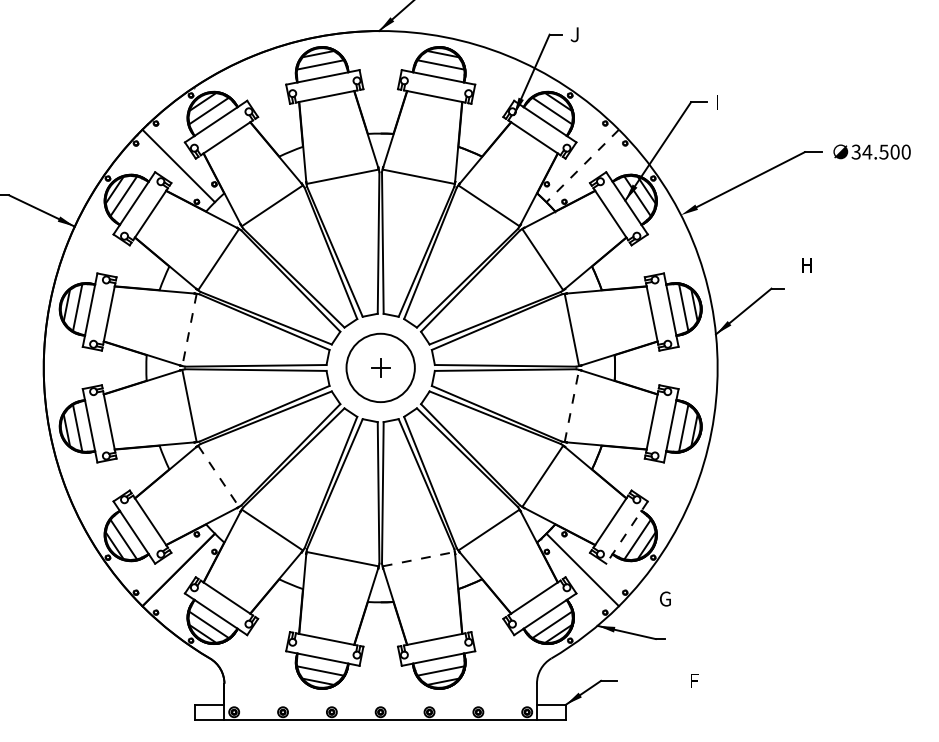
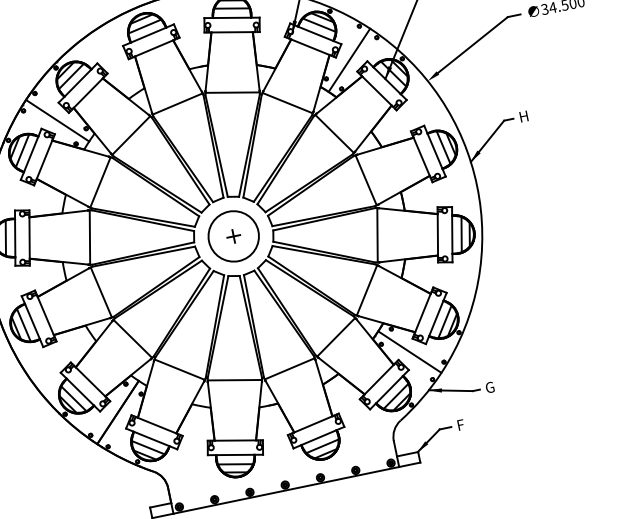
line: (582, 166) -> (349, 60), dashed -> solid
text: (806, 265) -> (523, 116), moved
line: (189, 329) -> (89, 237), dashed -> solid
line: (571, 406) -> (377, 235), dashed -> solid
line: (218, 476) -> (132, 339), dashed -> solid
line: (626, 532) -> (435, 318), dashed -> solid
line: (418, 559) -> (289, 369), dashed -> solid
text: (665, 598) -> (490, 387), moved
text: (694, 680) -> (460, 424), moved

